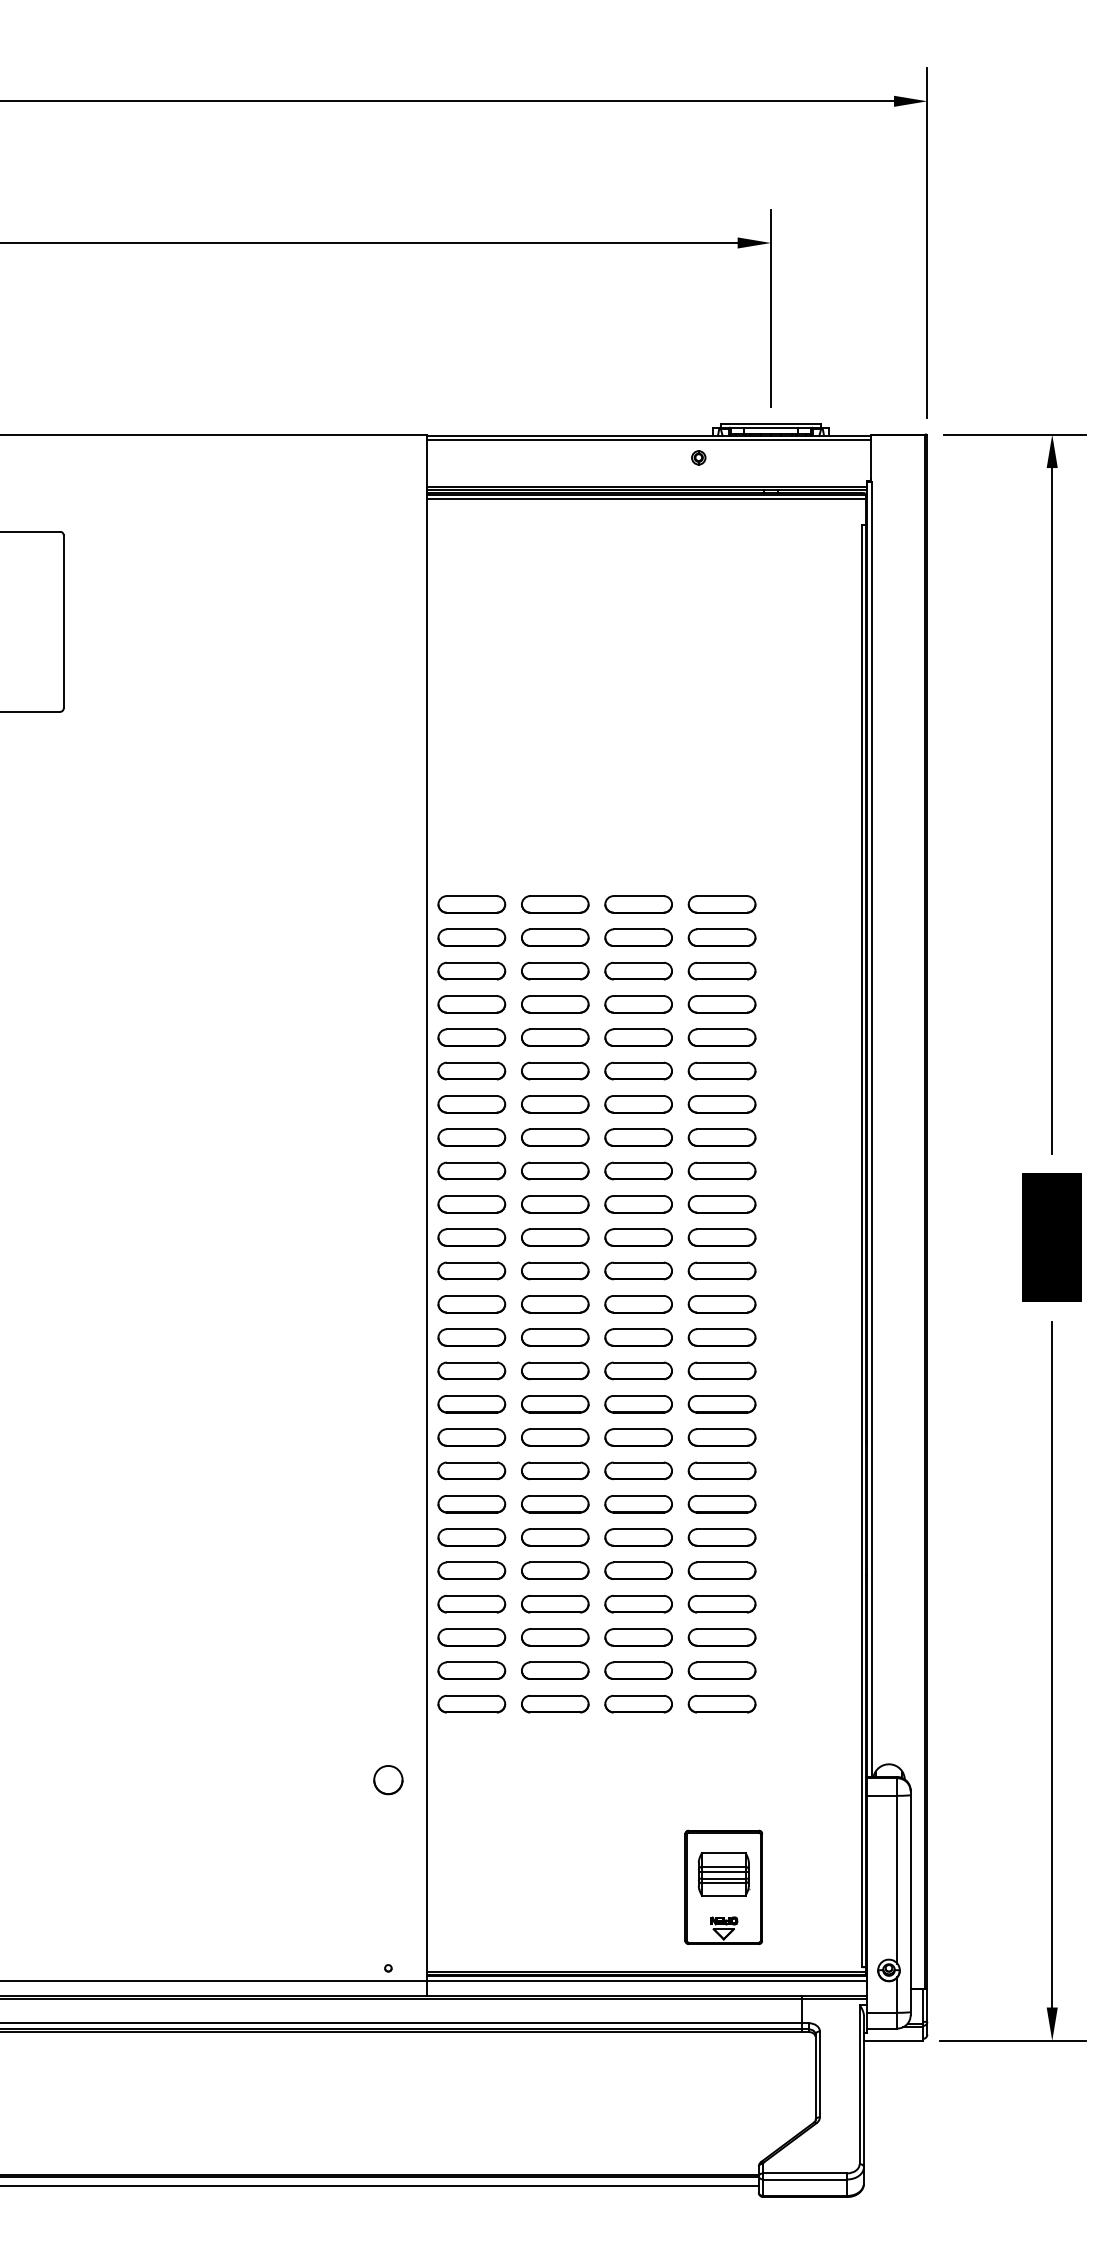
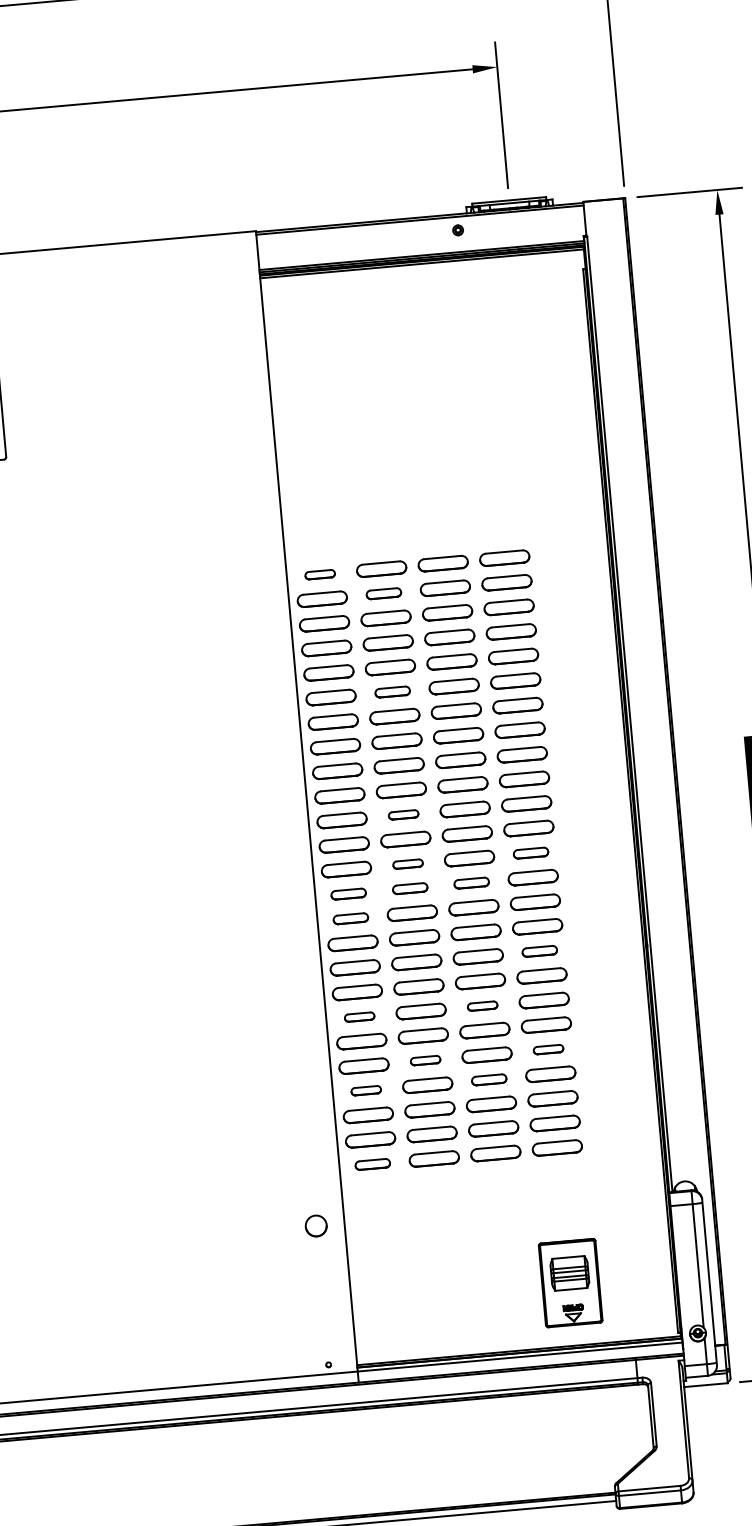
part: (471, 904) -> (319, 574), size x0.6
part: (555, 937) -> (384, 593), size x0.7
part: (555, 1070) -> (392, 691), size x0.7
part: (555, 1237) -> (403, 814), size x0.6
part: (555, 1304) -> (408, 864), size x0.6
part: (721, 1304) -> (530, 853), size x0.7
part: (471, 1337) -> (348, 894), size x0.7
part: (555, 1337) -> (410, 888), size x0.7
part: (638, 1337) -> (471, 883), size x0.7
part: (471, 1370) -> (350, 918), size x0.7
part: (721, 1437) -> (539, 951), size x0.7
part: (471, 1504) -> (359, 1017), size x0.6
part: (638, 1504) -> (482, 1006), size x0.6
part: (555, 1570) -> (425, 1060), size x0.6
part: (721, 1570) -> (548, 1049), size x0.6
part: (471, 1603) -> (365, 1090), size x0.6
part: (638, 1604) -> (489, 1080), size x0.7
part: (471, 1703) -> (372, 1164), size x0.7

